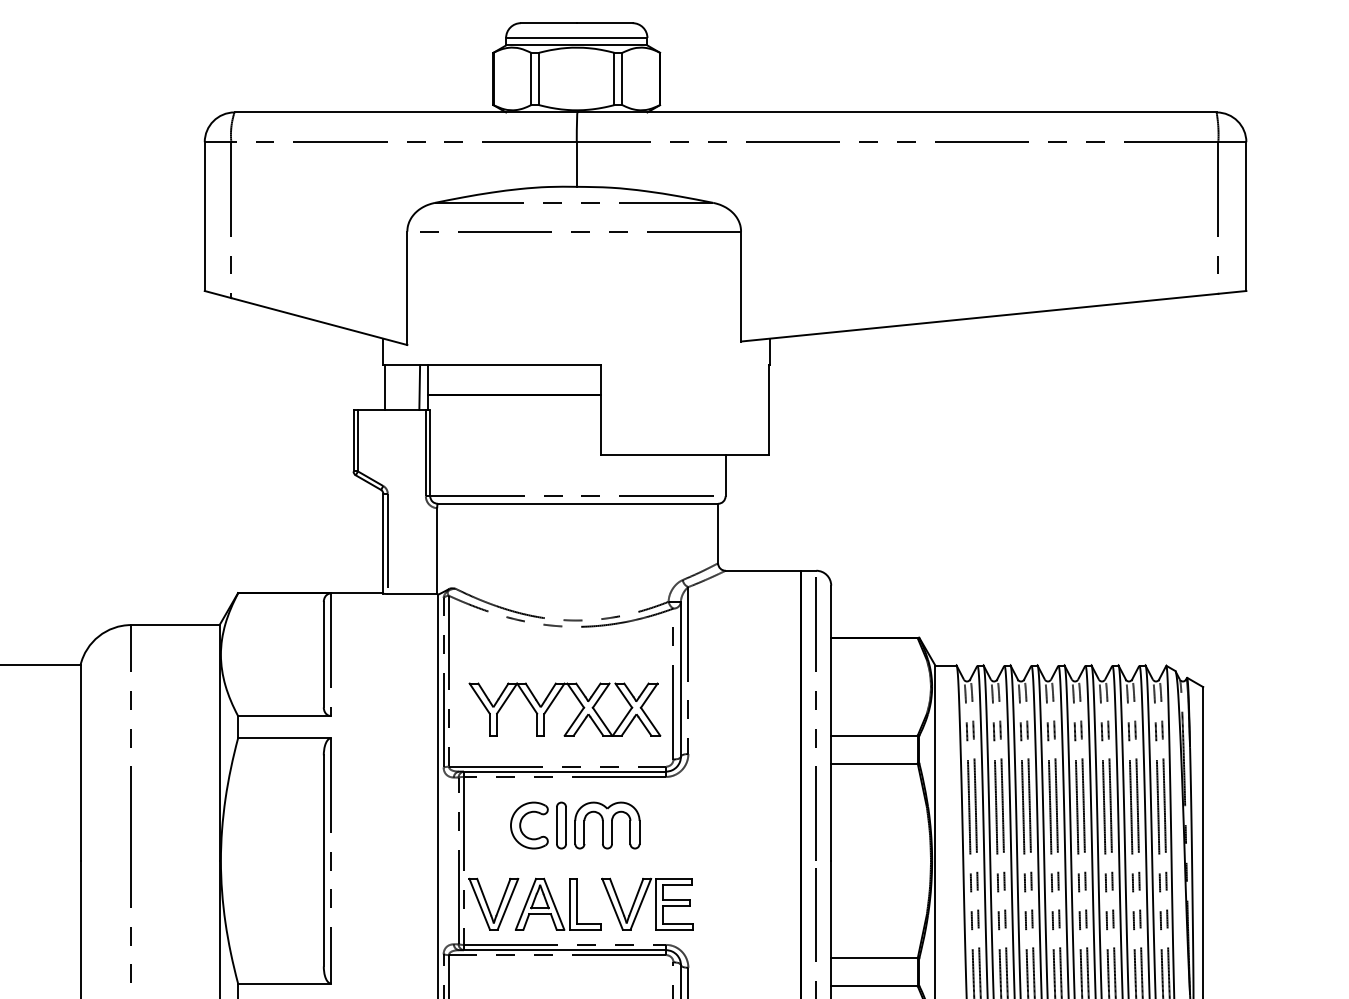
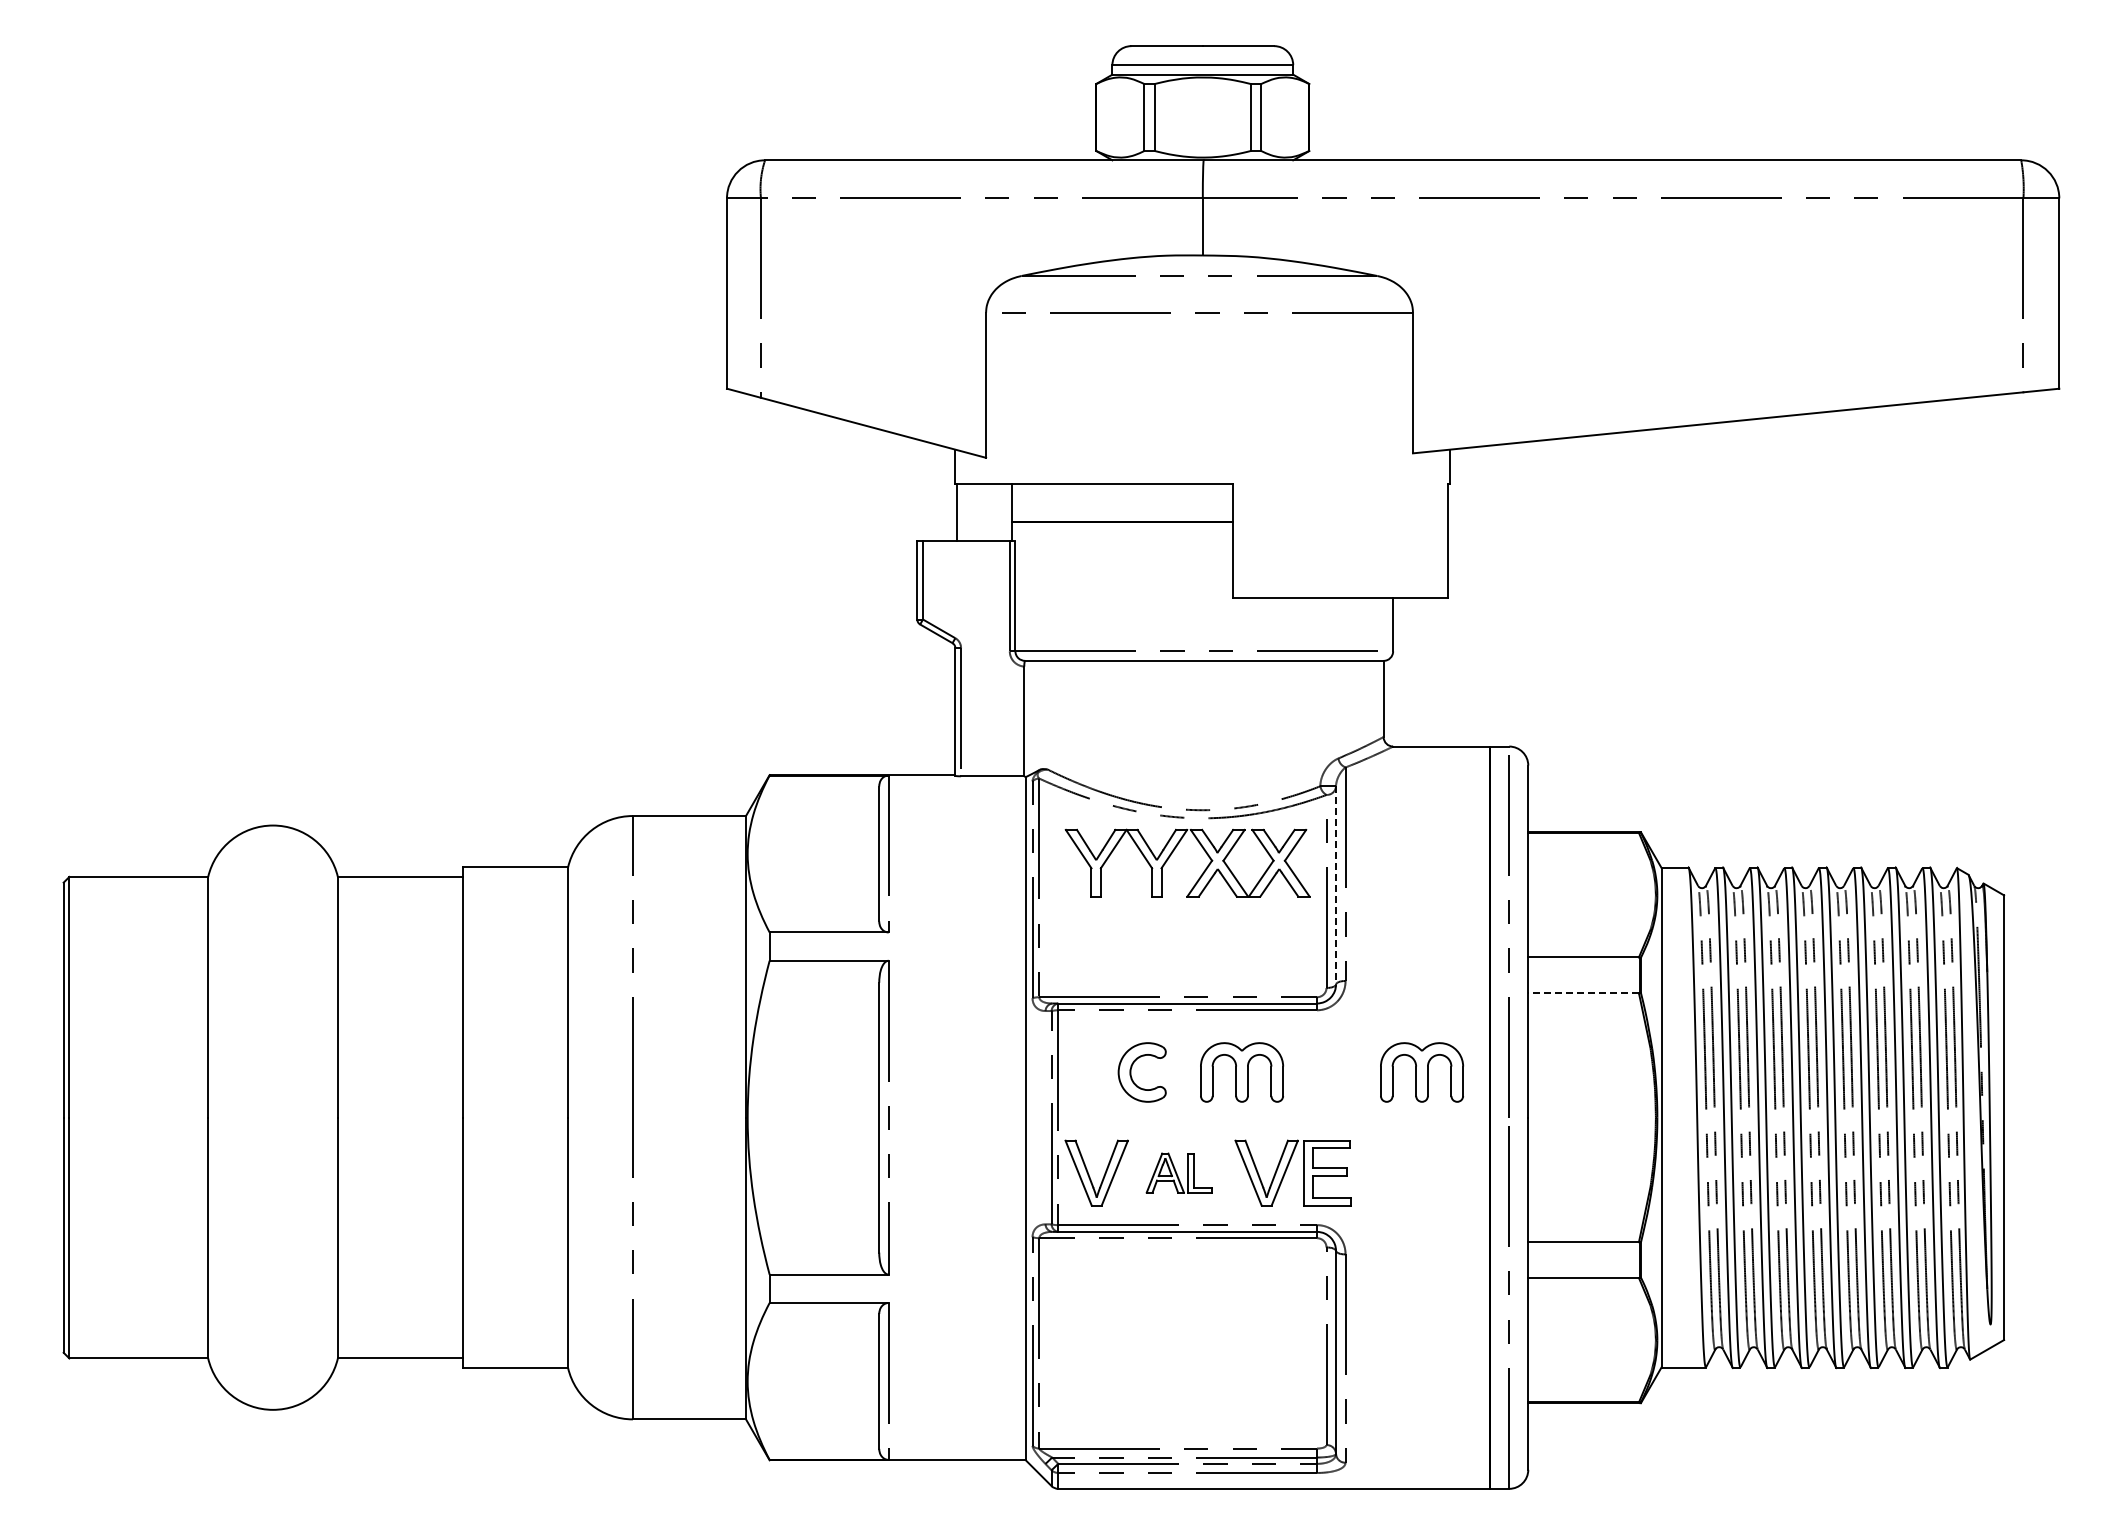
line: (419, 387) -> (1001, 512), removed
line: (681, 679) -> (1336, 885), solid -> dashed
part: (553, 701) -> (1173, 852), moved
line: (874, 763) -> (1583, 993), solid -> dashed
part: (560, 825) -> (1182, 1072), removed
part: (747, 825) -> (1421, 1072), added
part: (558, 903) -> (1179, 1172), size x0.6

